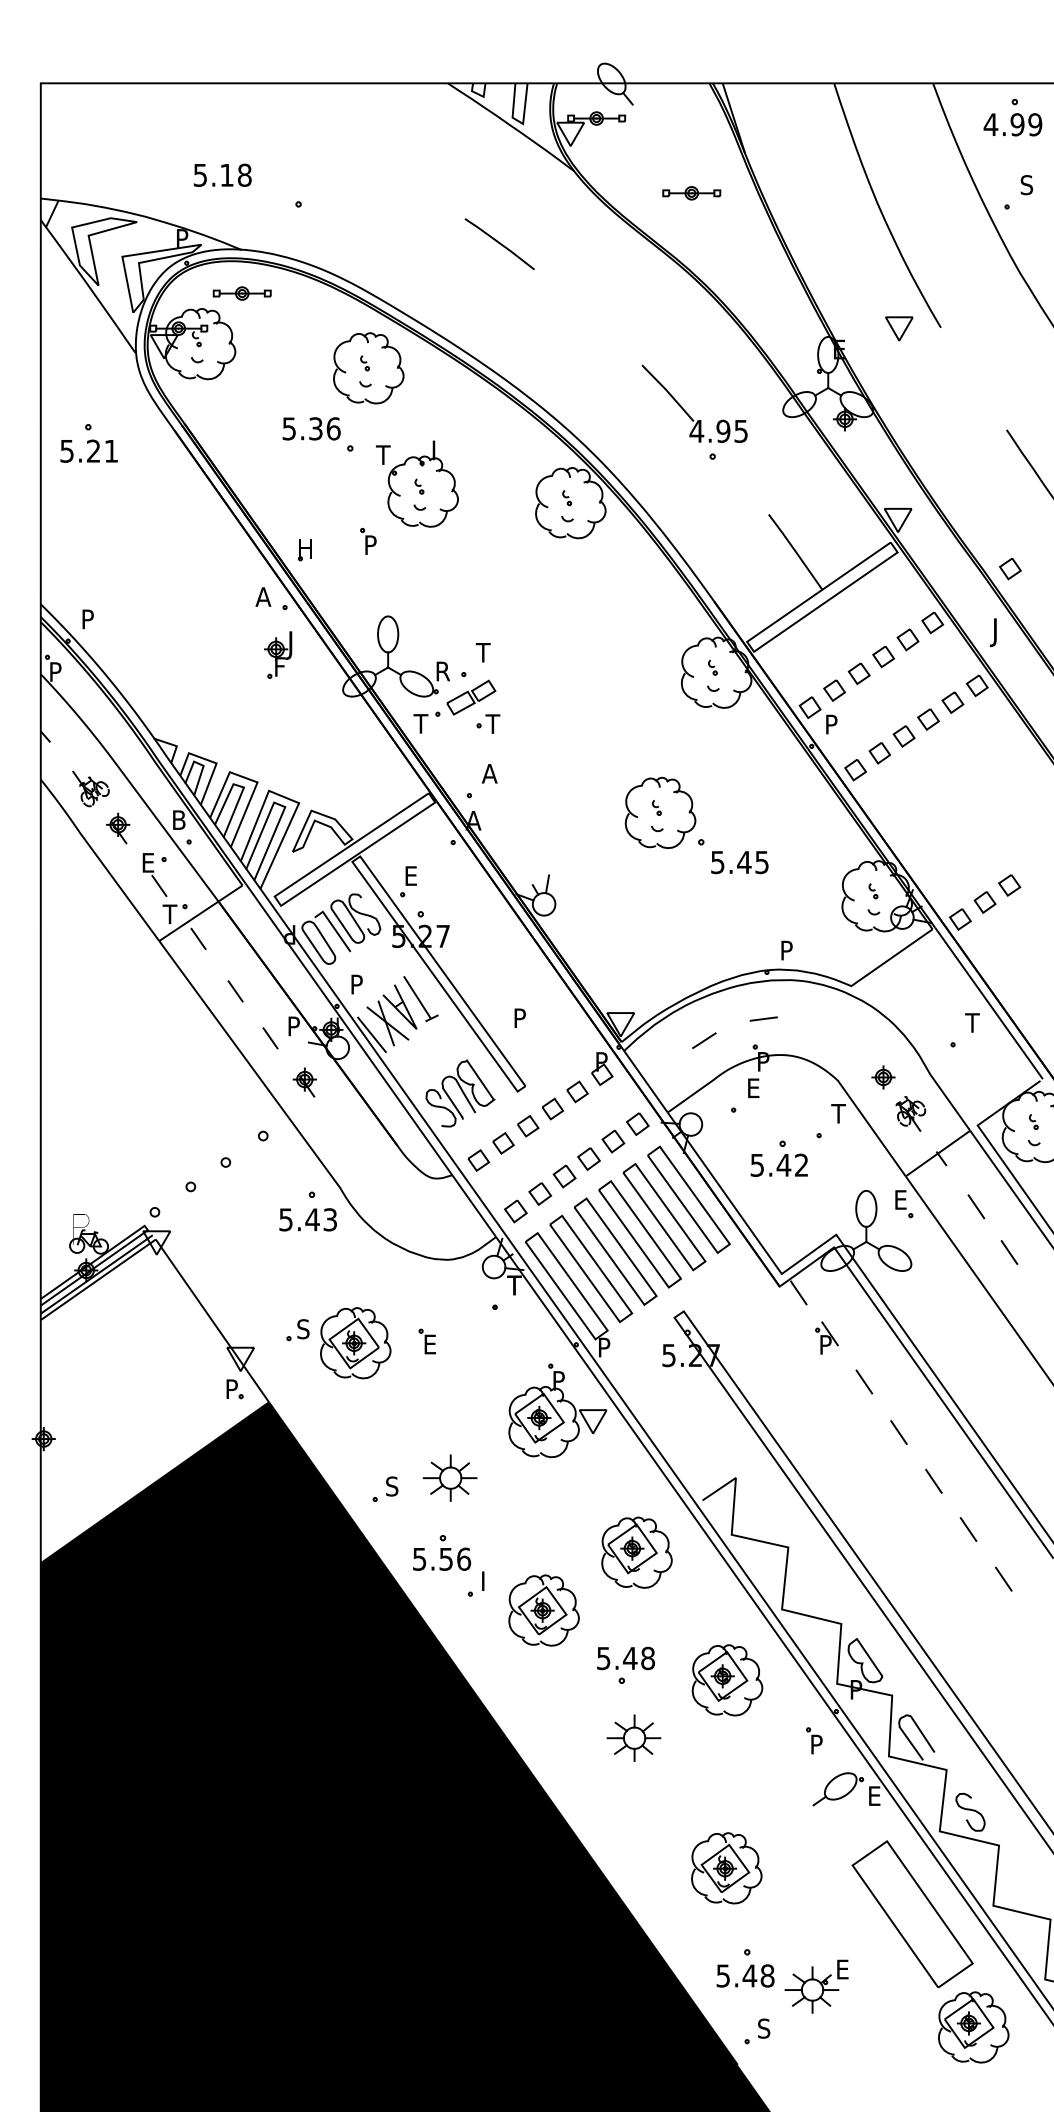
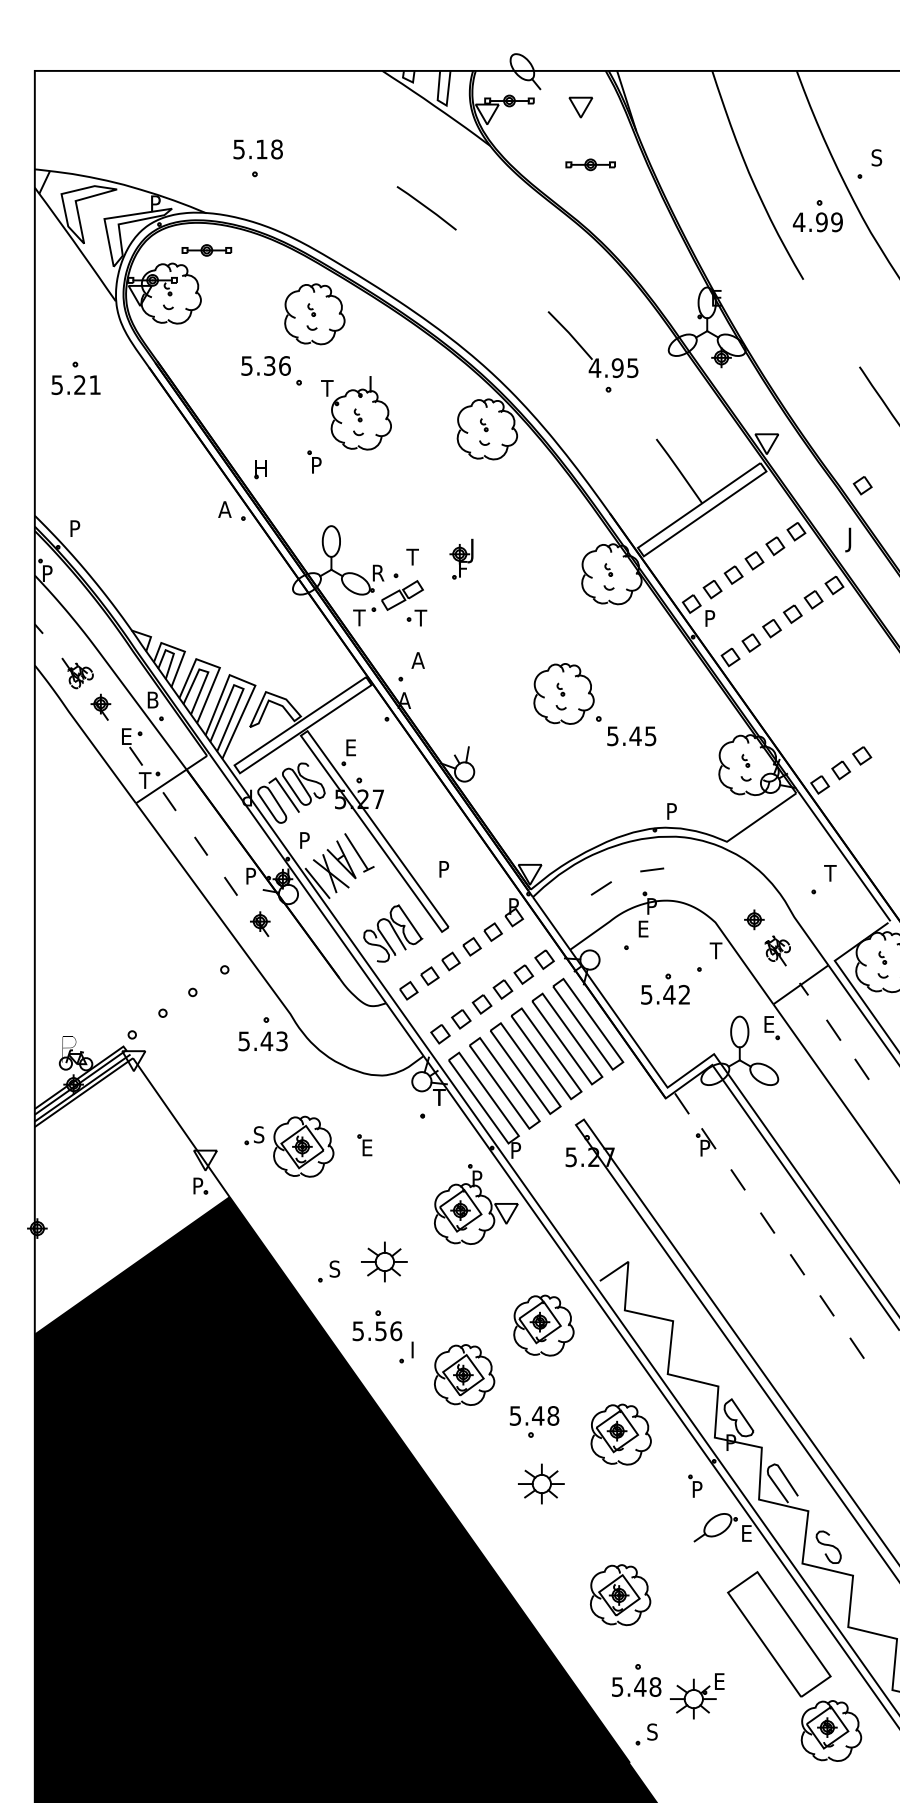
part: (1012, 117) -> (817, 216), moved
text: (221, 175) -> (257, 149), moved
part: (898, 328) -> (580, 107), moved
part: (278, 654) -> (461, 558), moved

